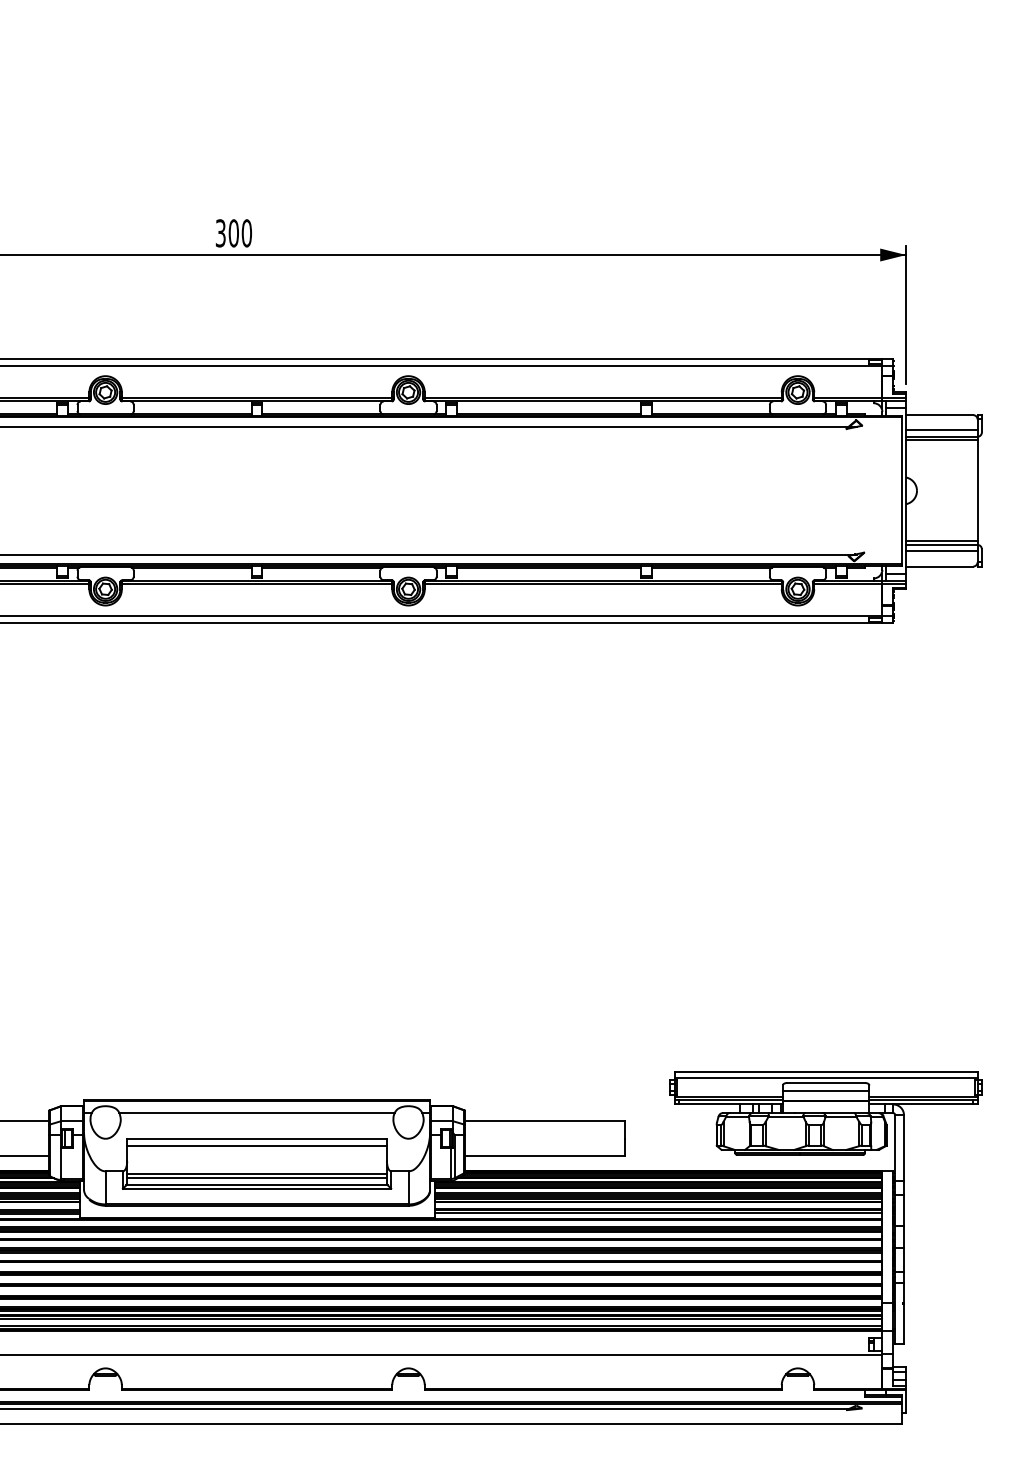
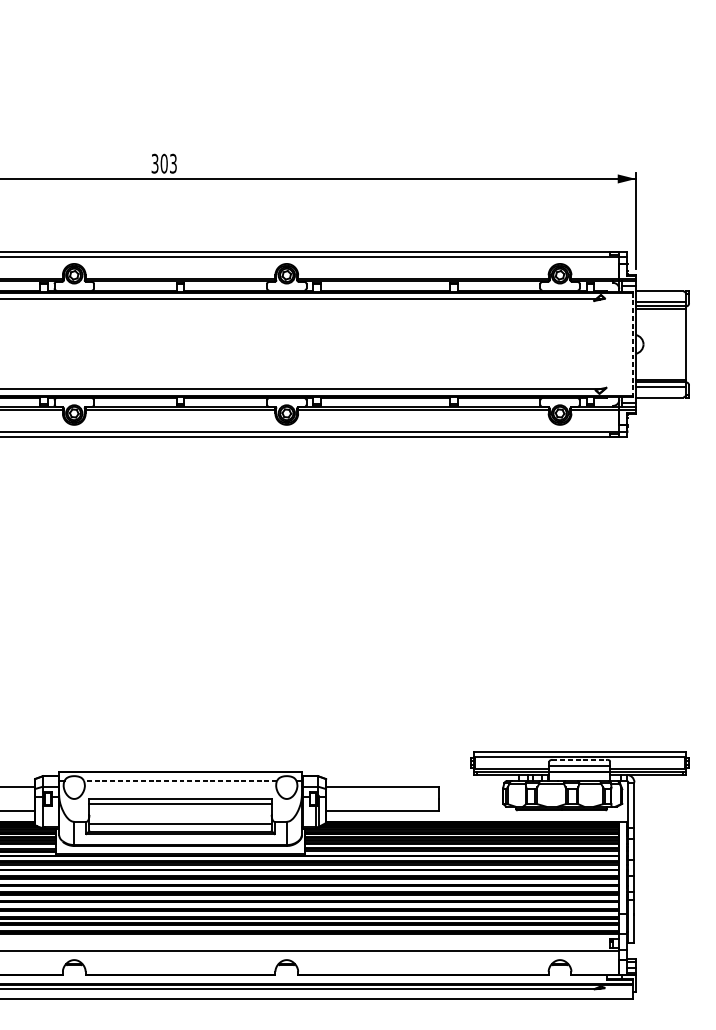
text: (246, 233) -> (173, 163), 300 -> 303
line: (901, 490) -> (632, 344), solid -> dashed
line: (826, 1083) -> (580, 760), solid -> dashed
line: (257, 1113) -> (180, 781), solid -> dashed
line: (256, 1178) -> (180, 826), removed

